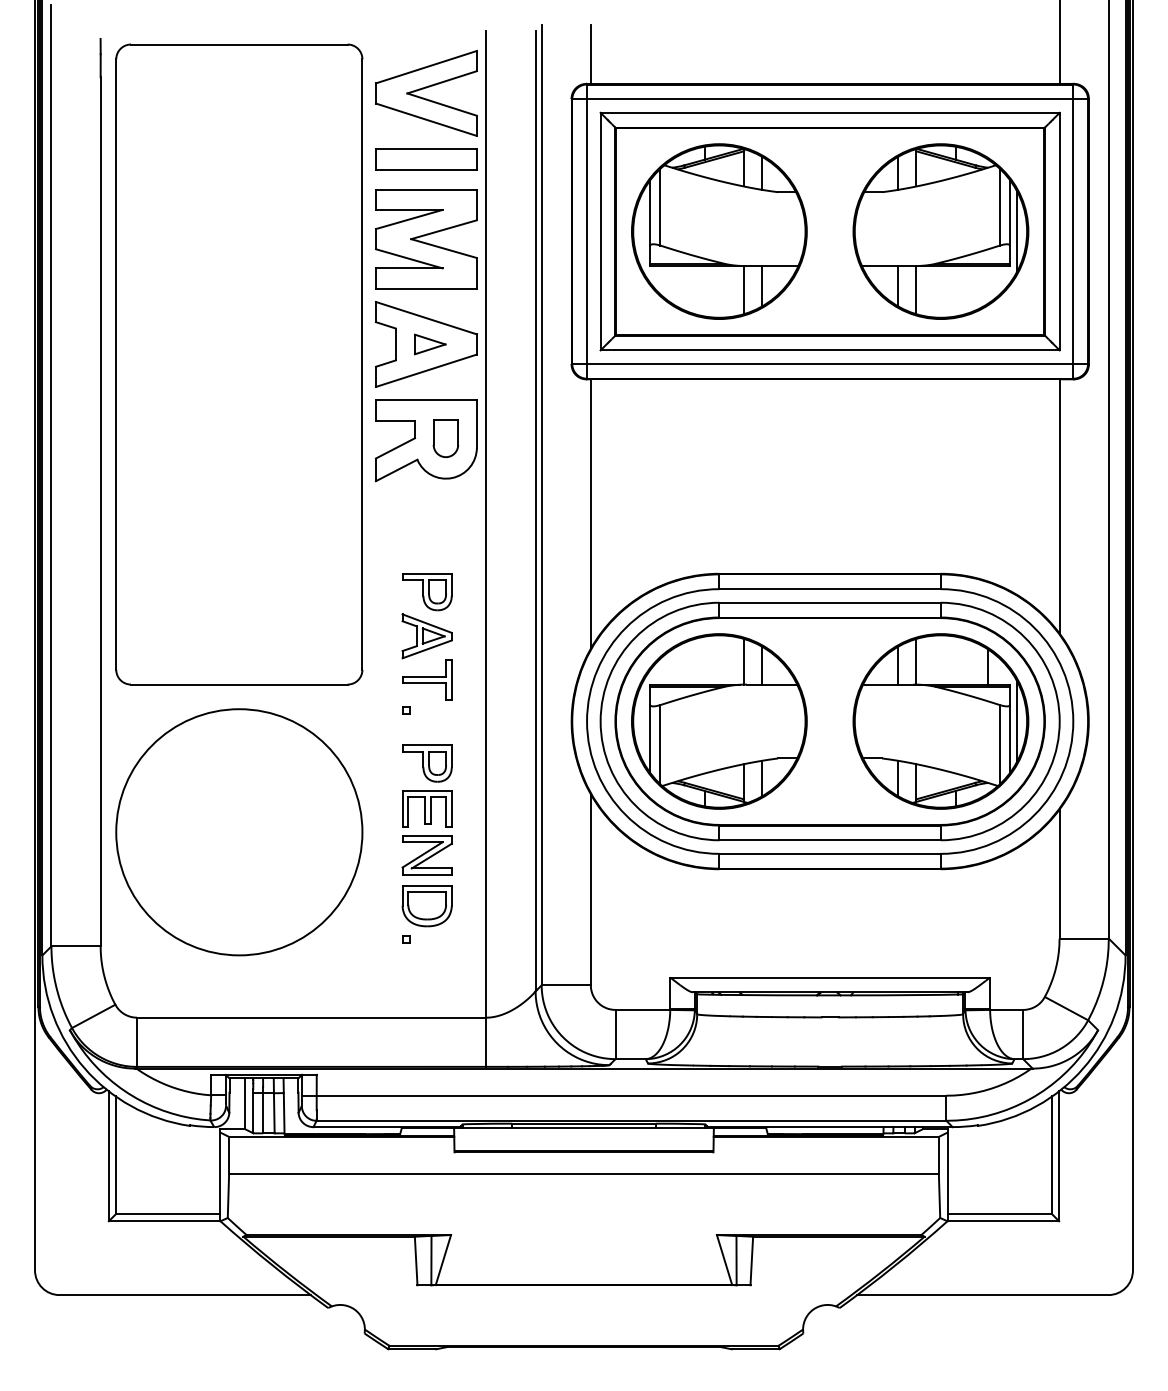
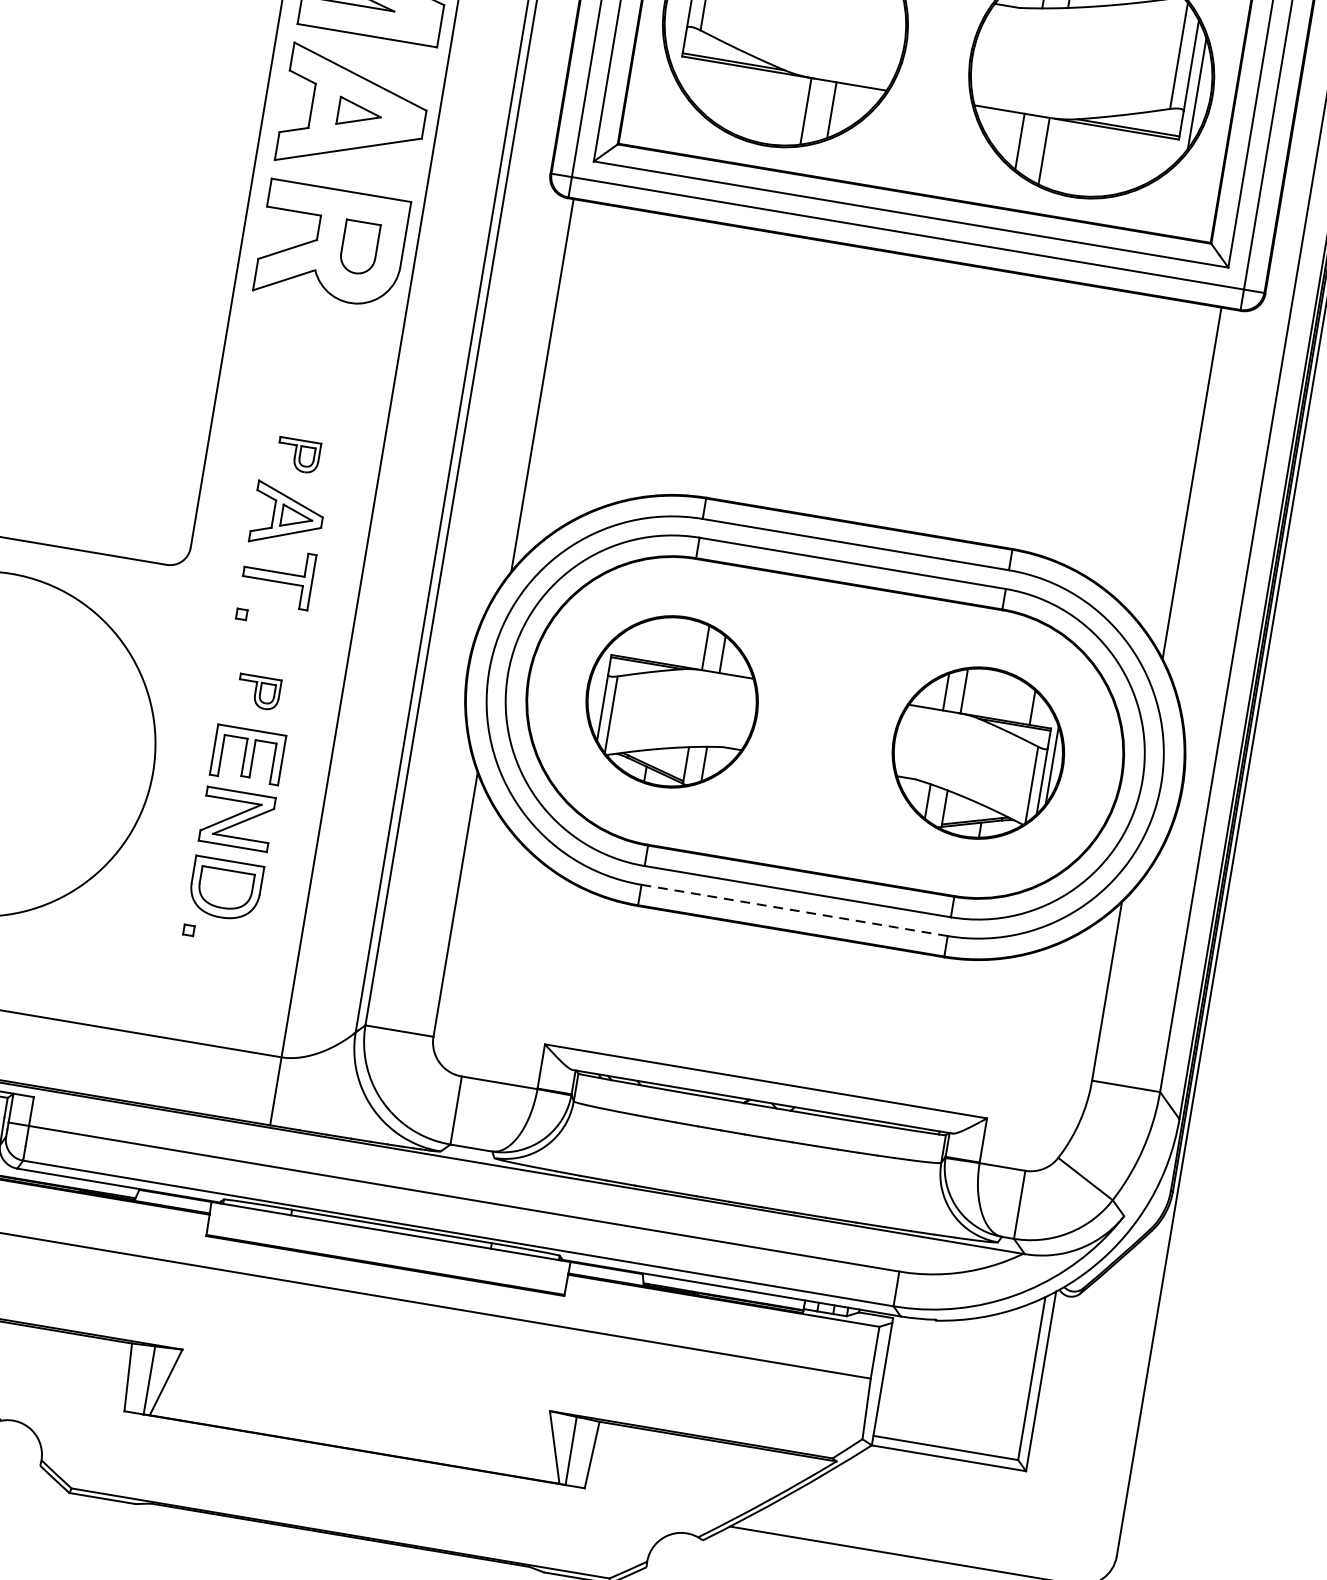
part: (427, 592) -> (298, 456), size x0.6
part: (719, 721) -> (672, 701), size x0.7
part: (940, 721) -> (977, 753), size x0.7
part: (427, 763) -> (258, 692), size x0.6
line: (830, 853) -> (795, 910), solid -> dashed

